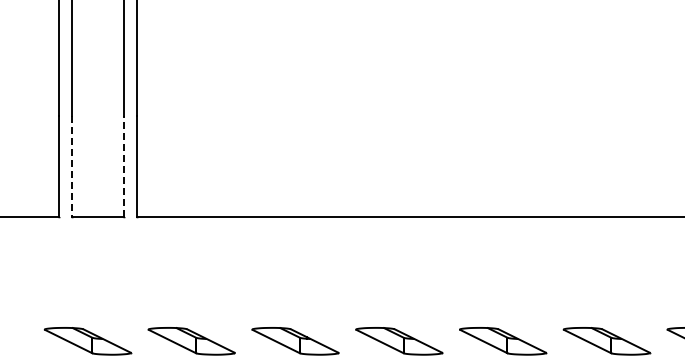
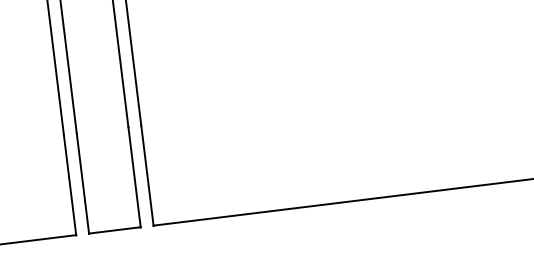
line: (124, 166) -> (134, 177), dashed -> solid
line: (72, 167) -> (83, 184), dashed -> solid

